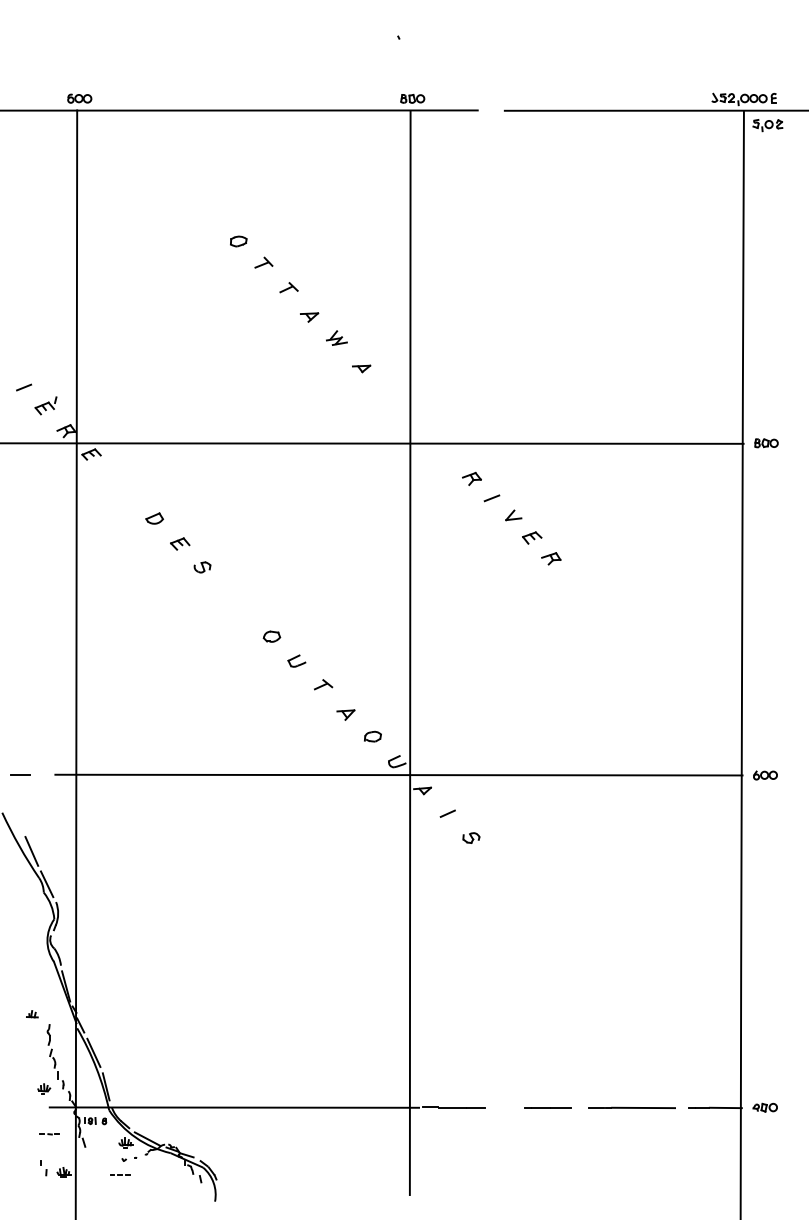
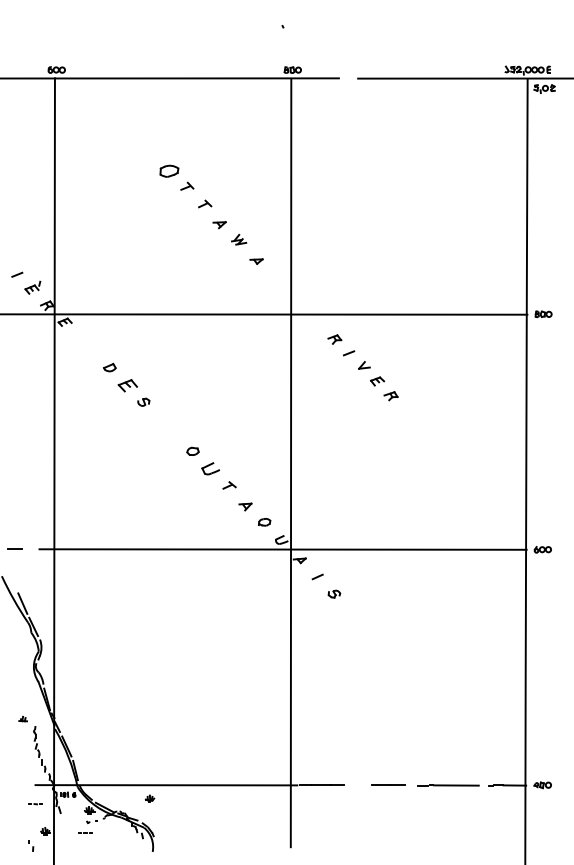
part: (238, 241) -> (169, 171), size x1.6
part: (180, 543) -> (128, 385), size x1.4
part: (296, 660) -> (210, 468), size x1.4
part: (44, 1088) -> (150, 798), moved
part: (43, 1168) -> (31, 846), moved

